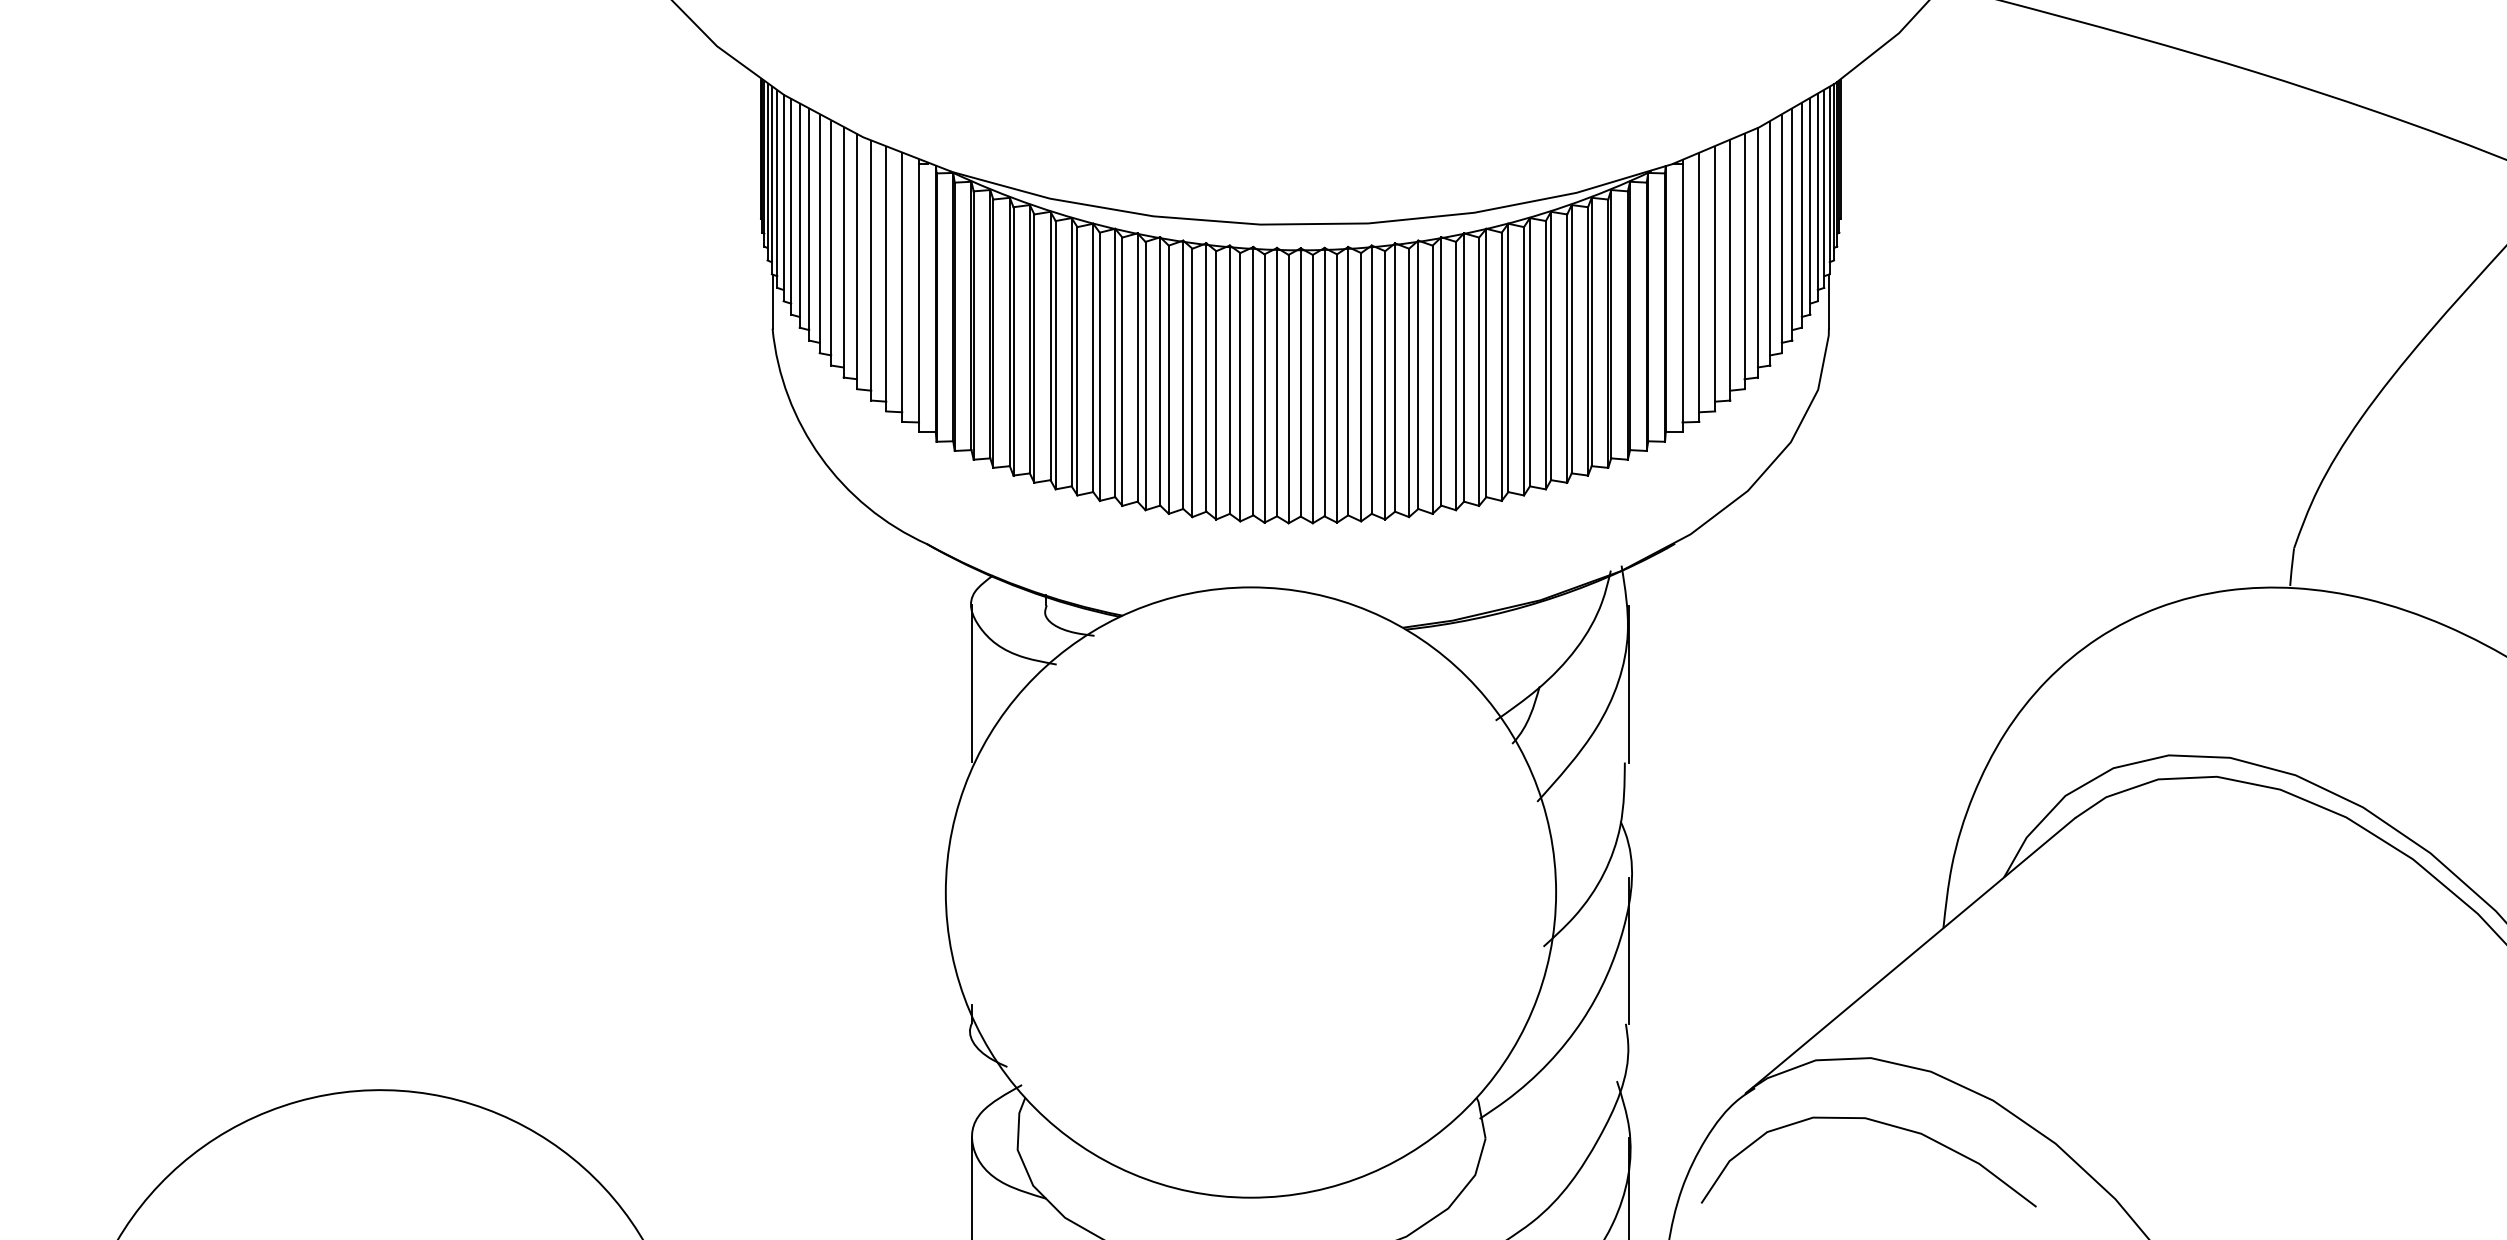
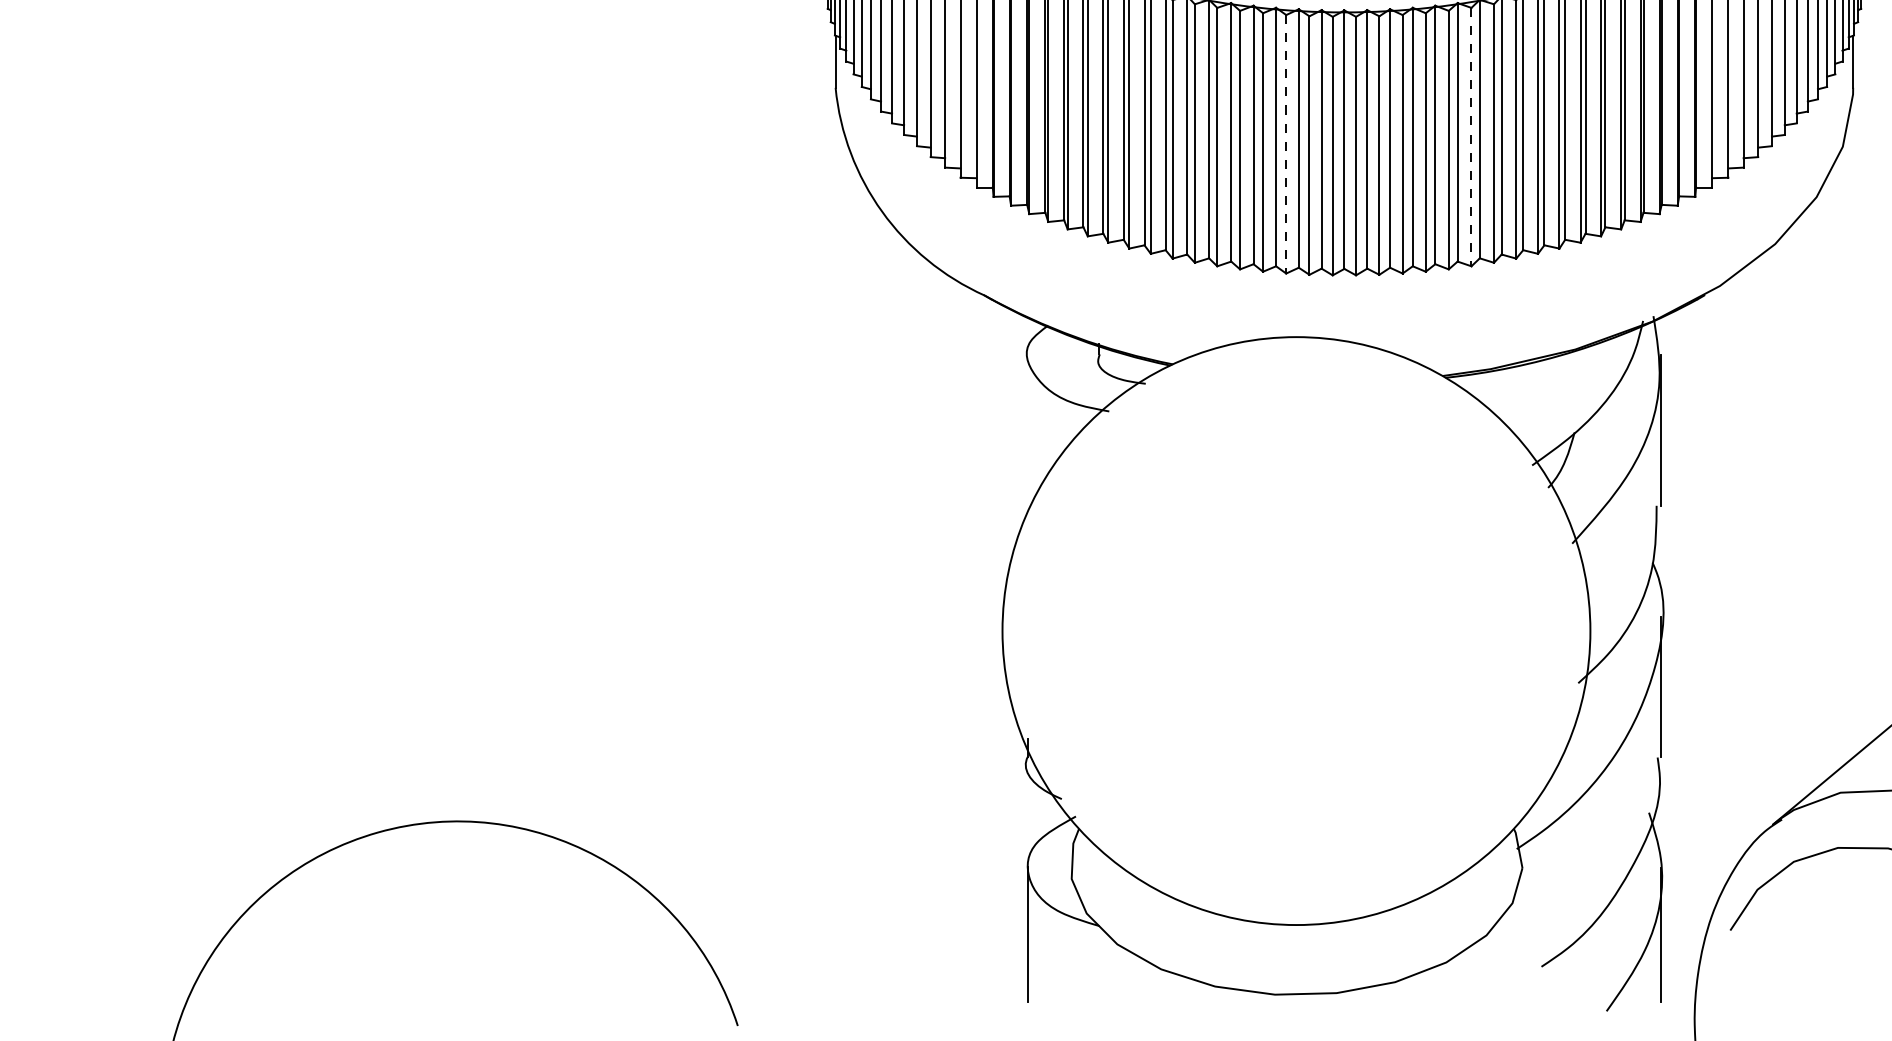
line: (1432, 380) -> (1471, 137), solid -> dashed
line: (1240, 387) -> (1286, 144), solid -> dashed
line: (972, 683) -> (1028, 429), removed

